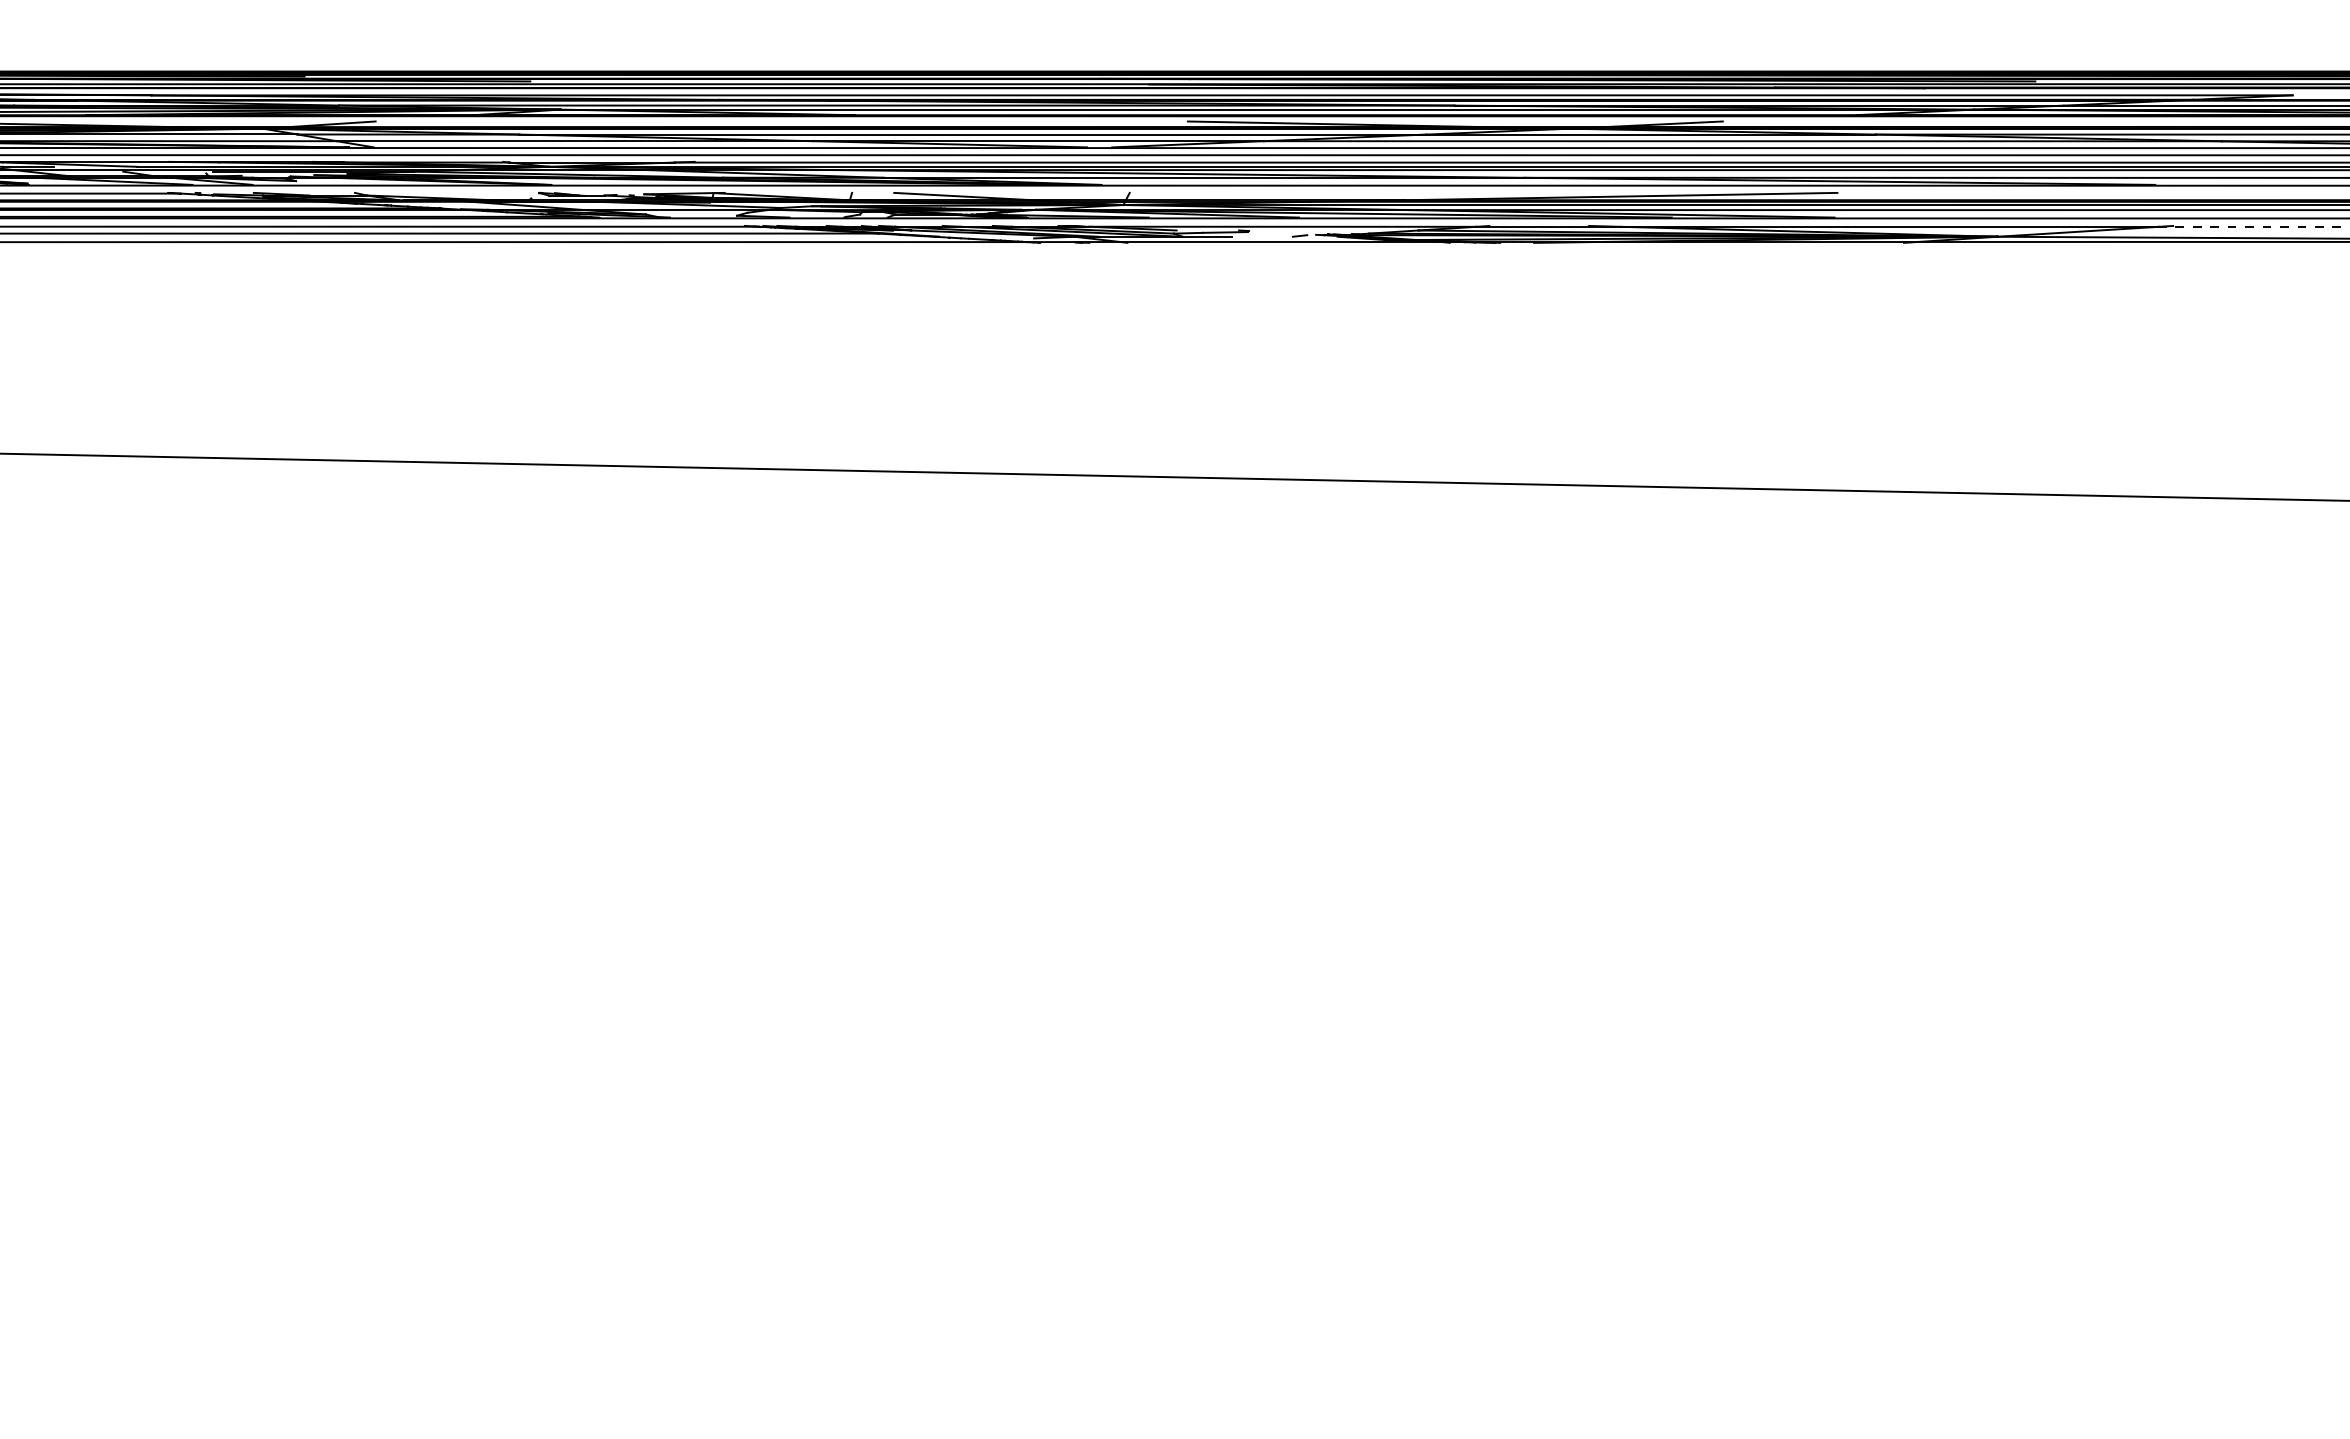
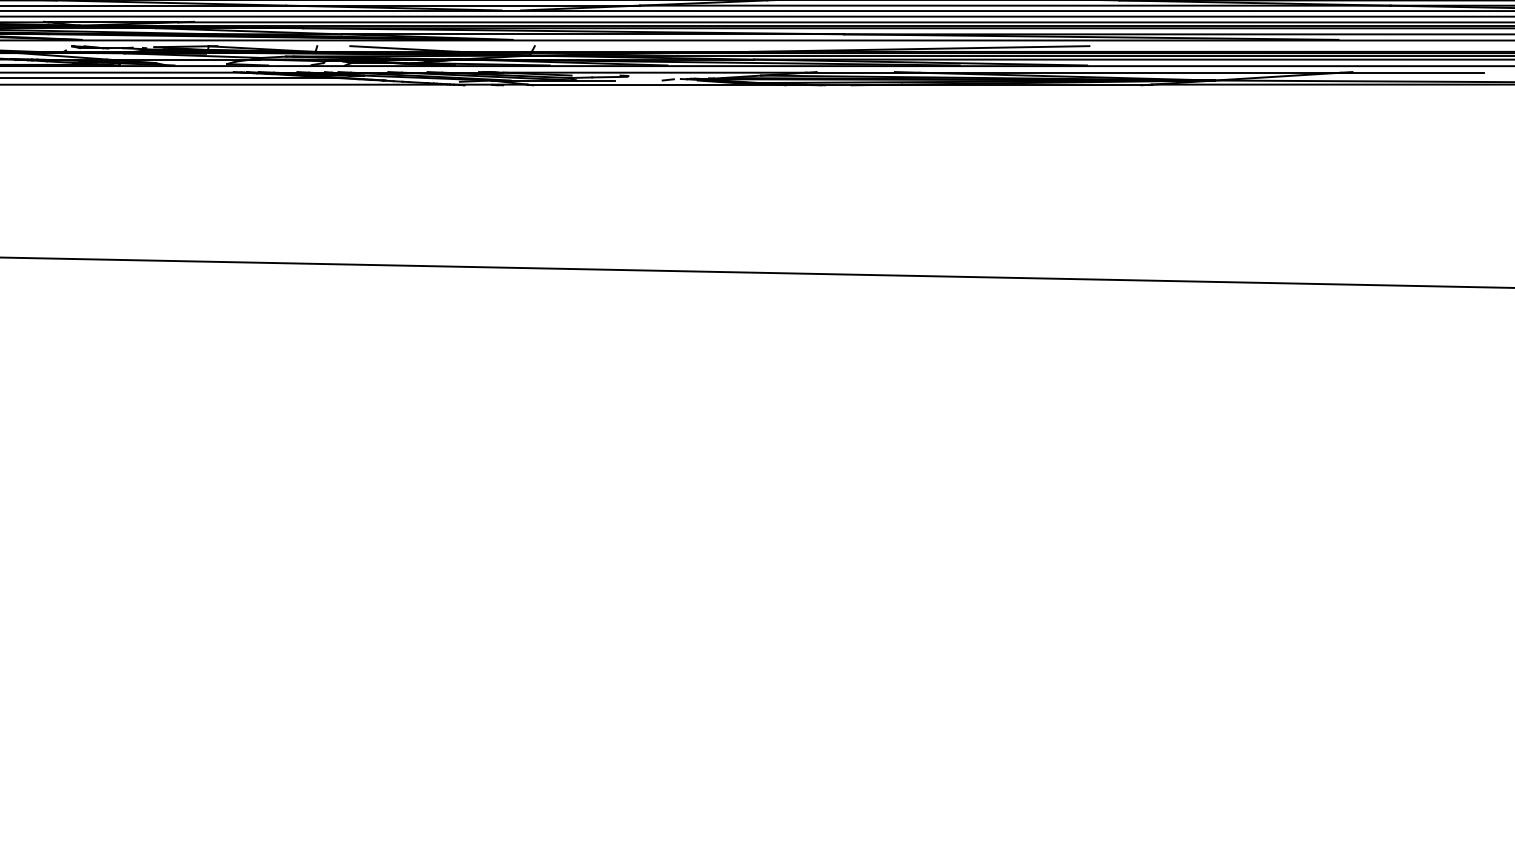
line: (2249, 226) -> (1412, 72), dashed -> solid

